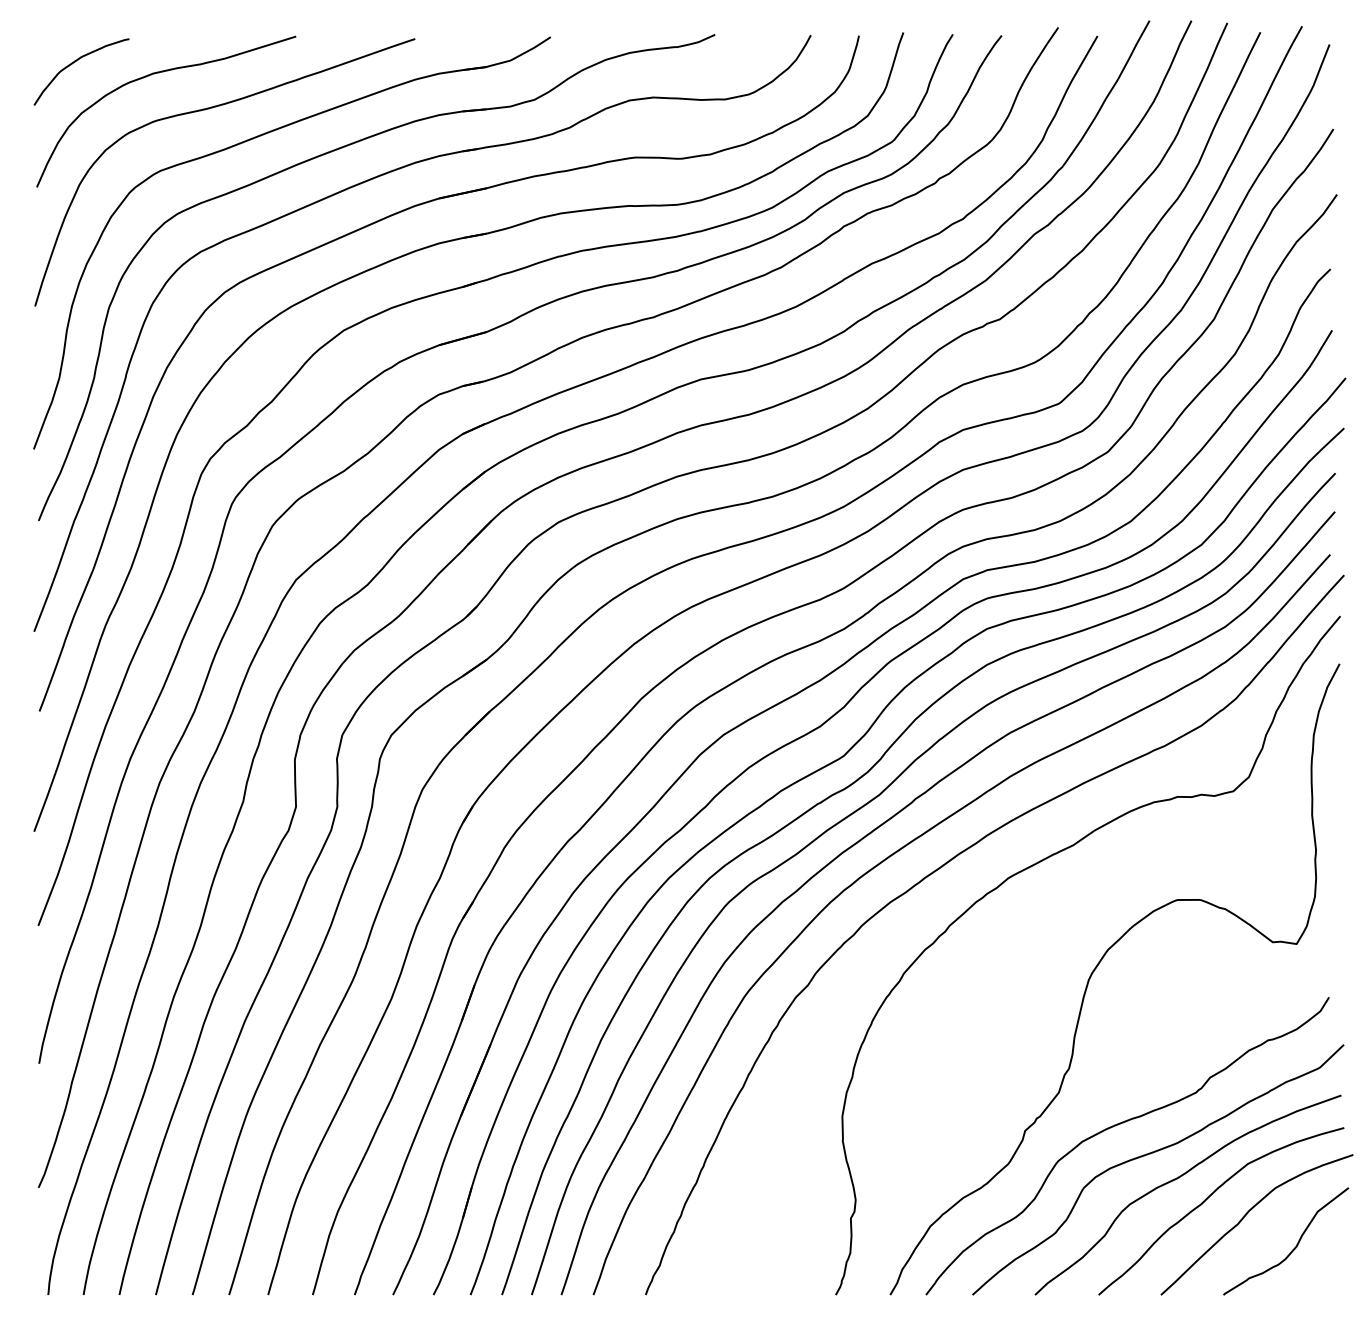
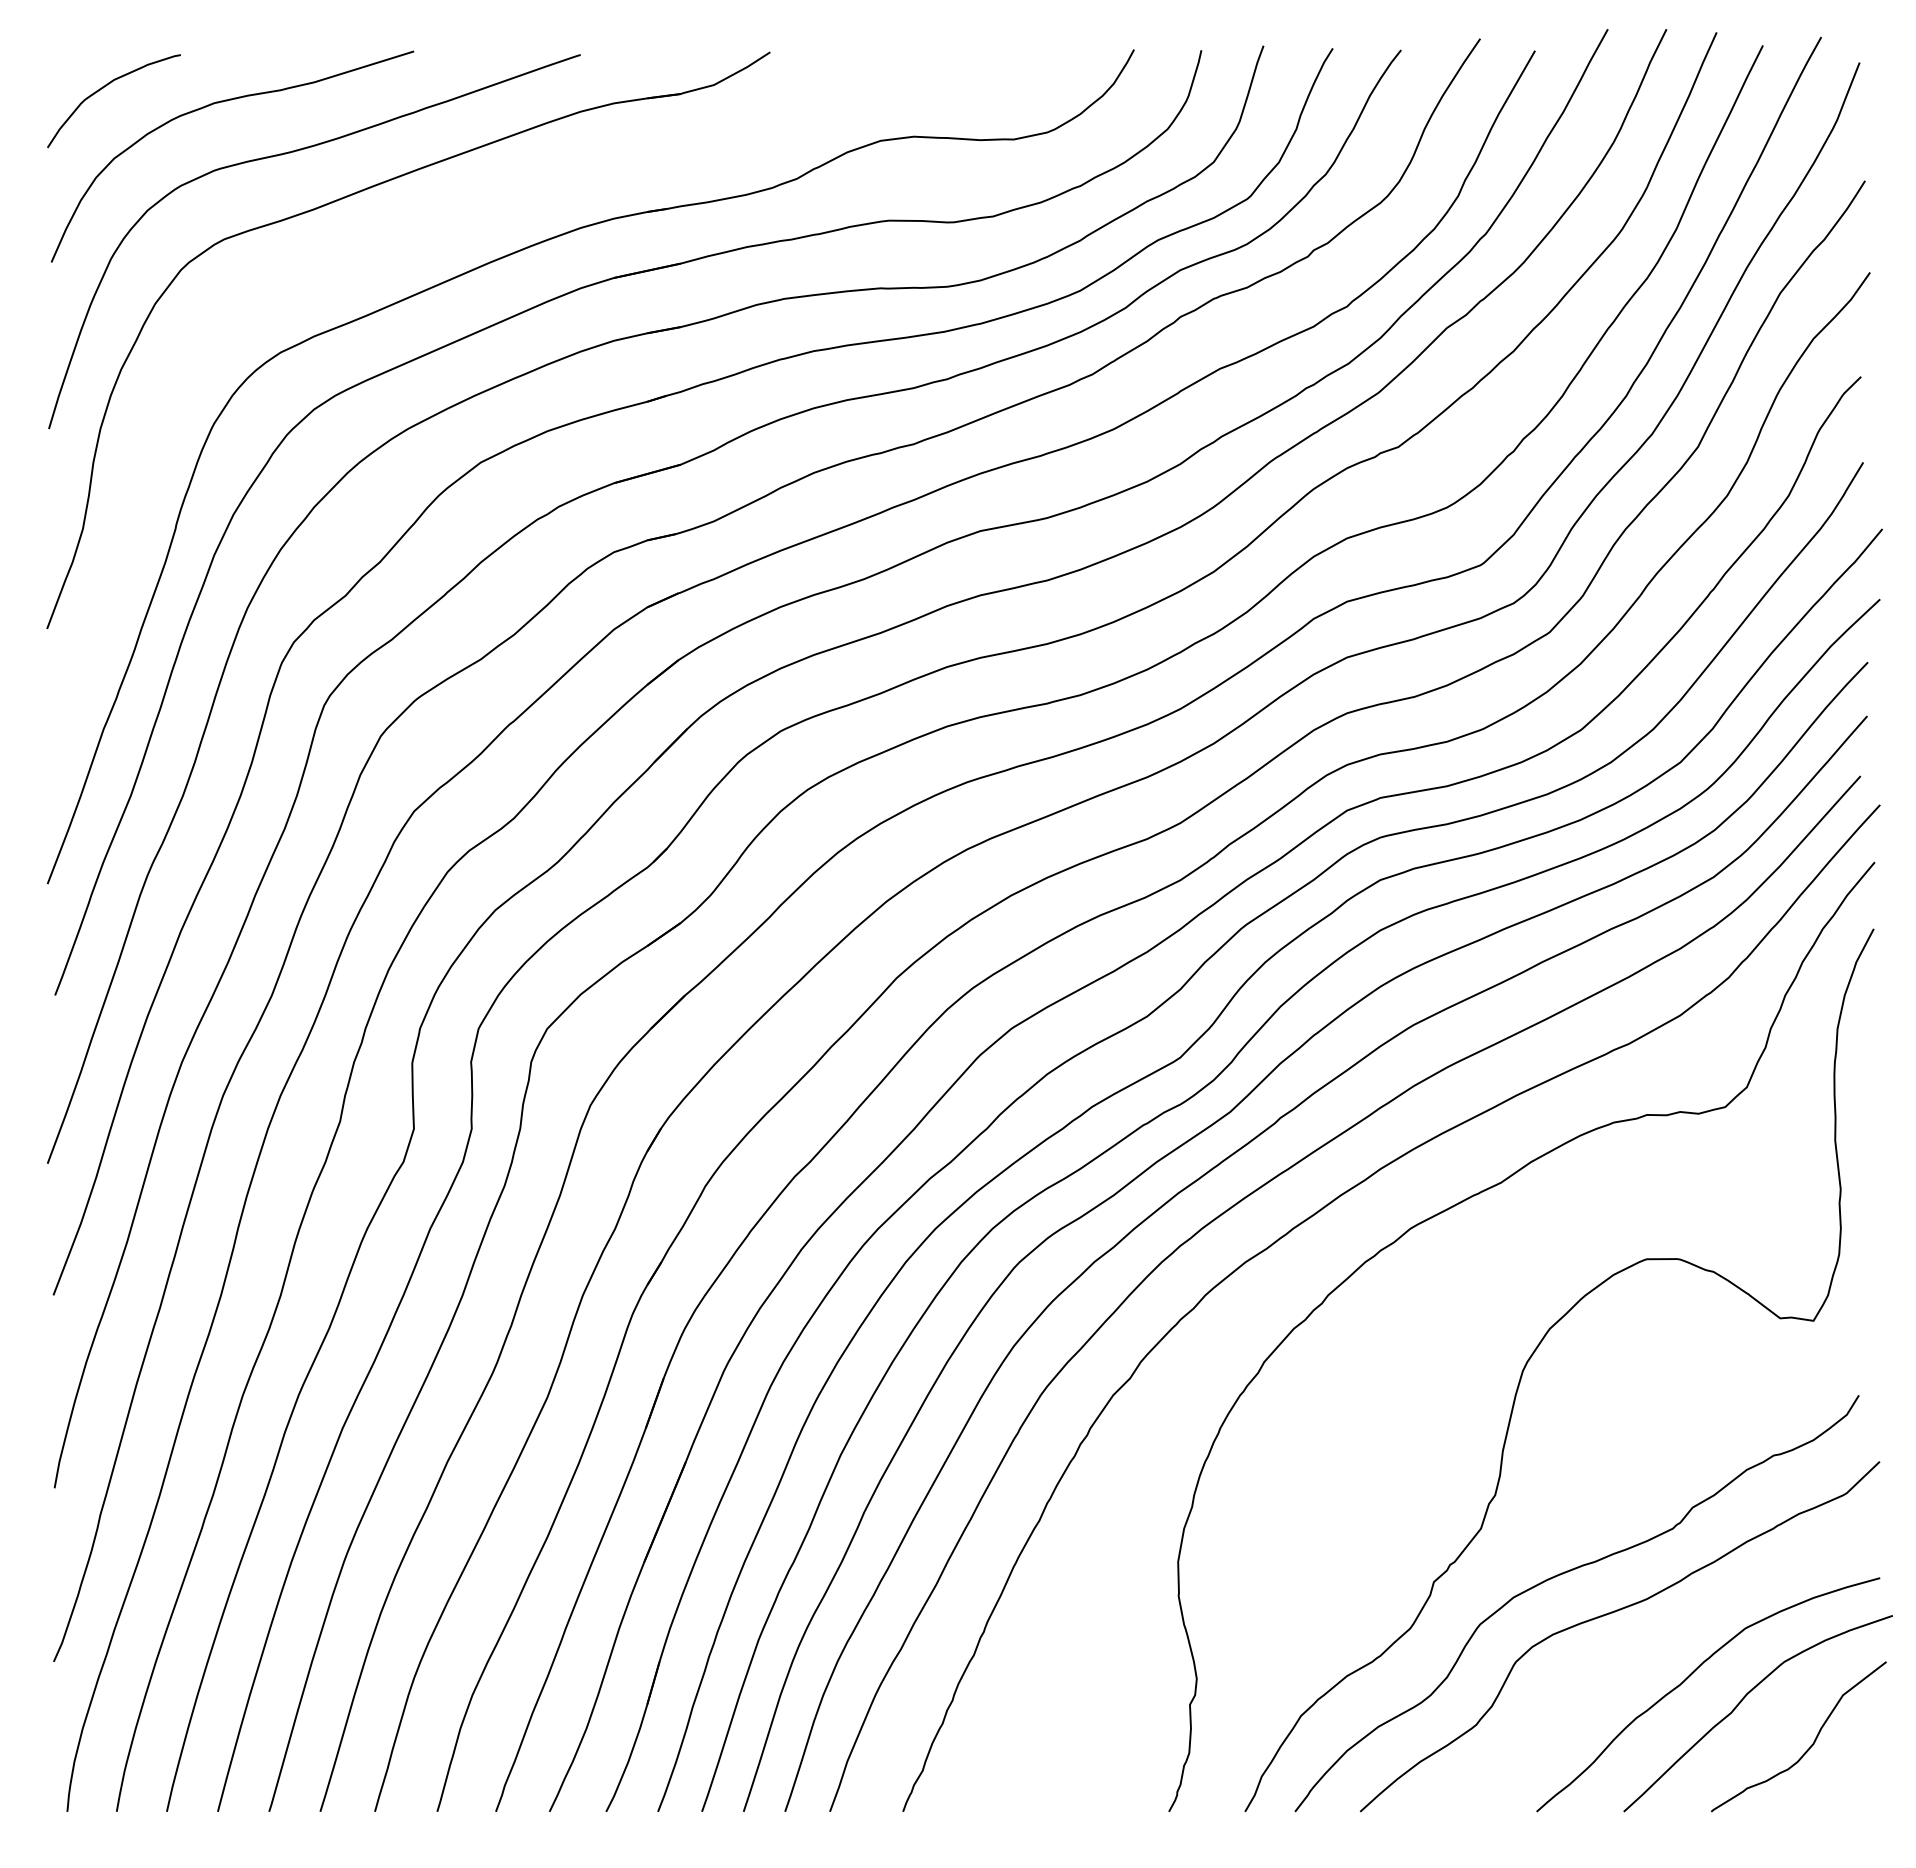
part: (331, 152) -> (463, 213), removed
curve: (1177, 1179) -> (1647, 1649), removed

